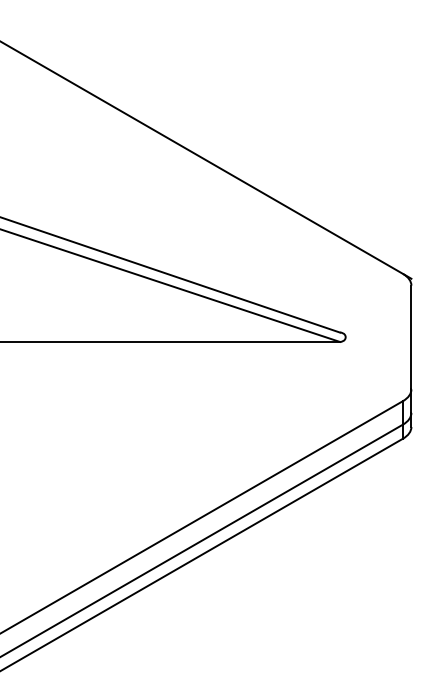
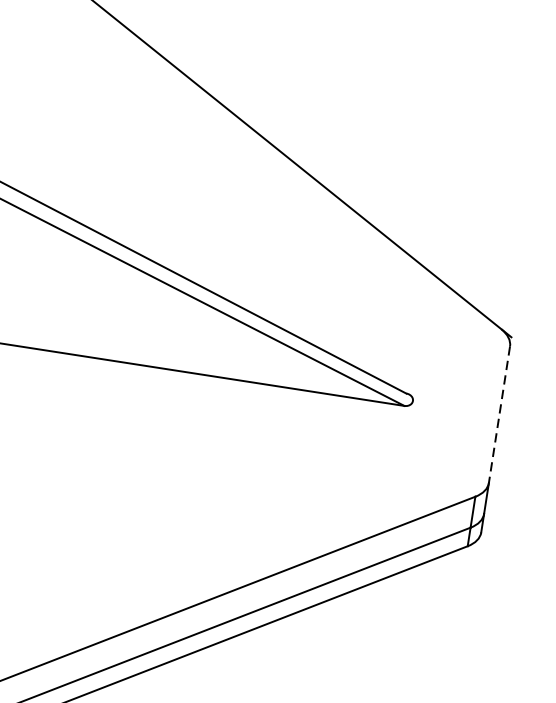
line: (411, 337) -> (499, 414), solid -> dashed

